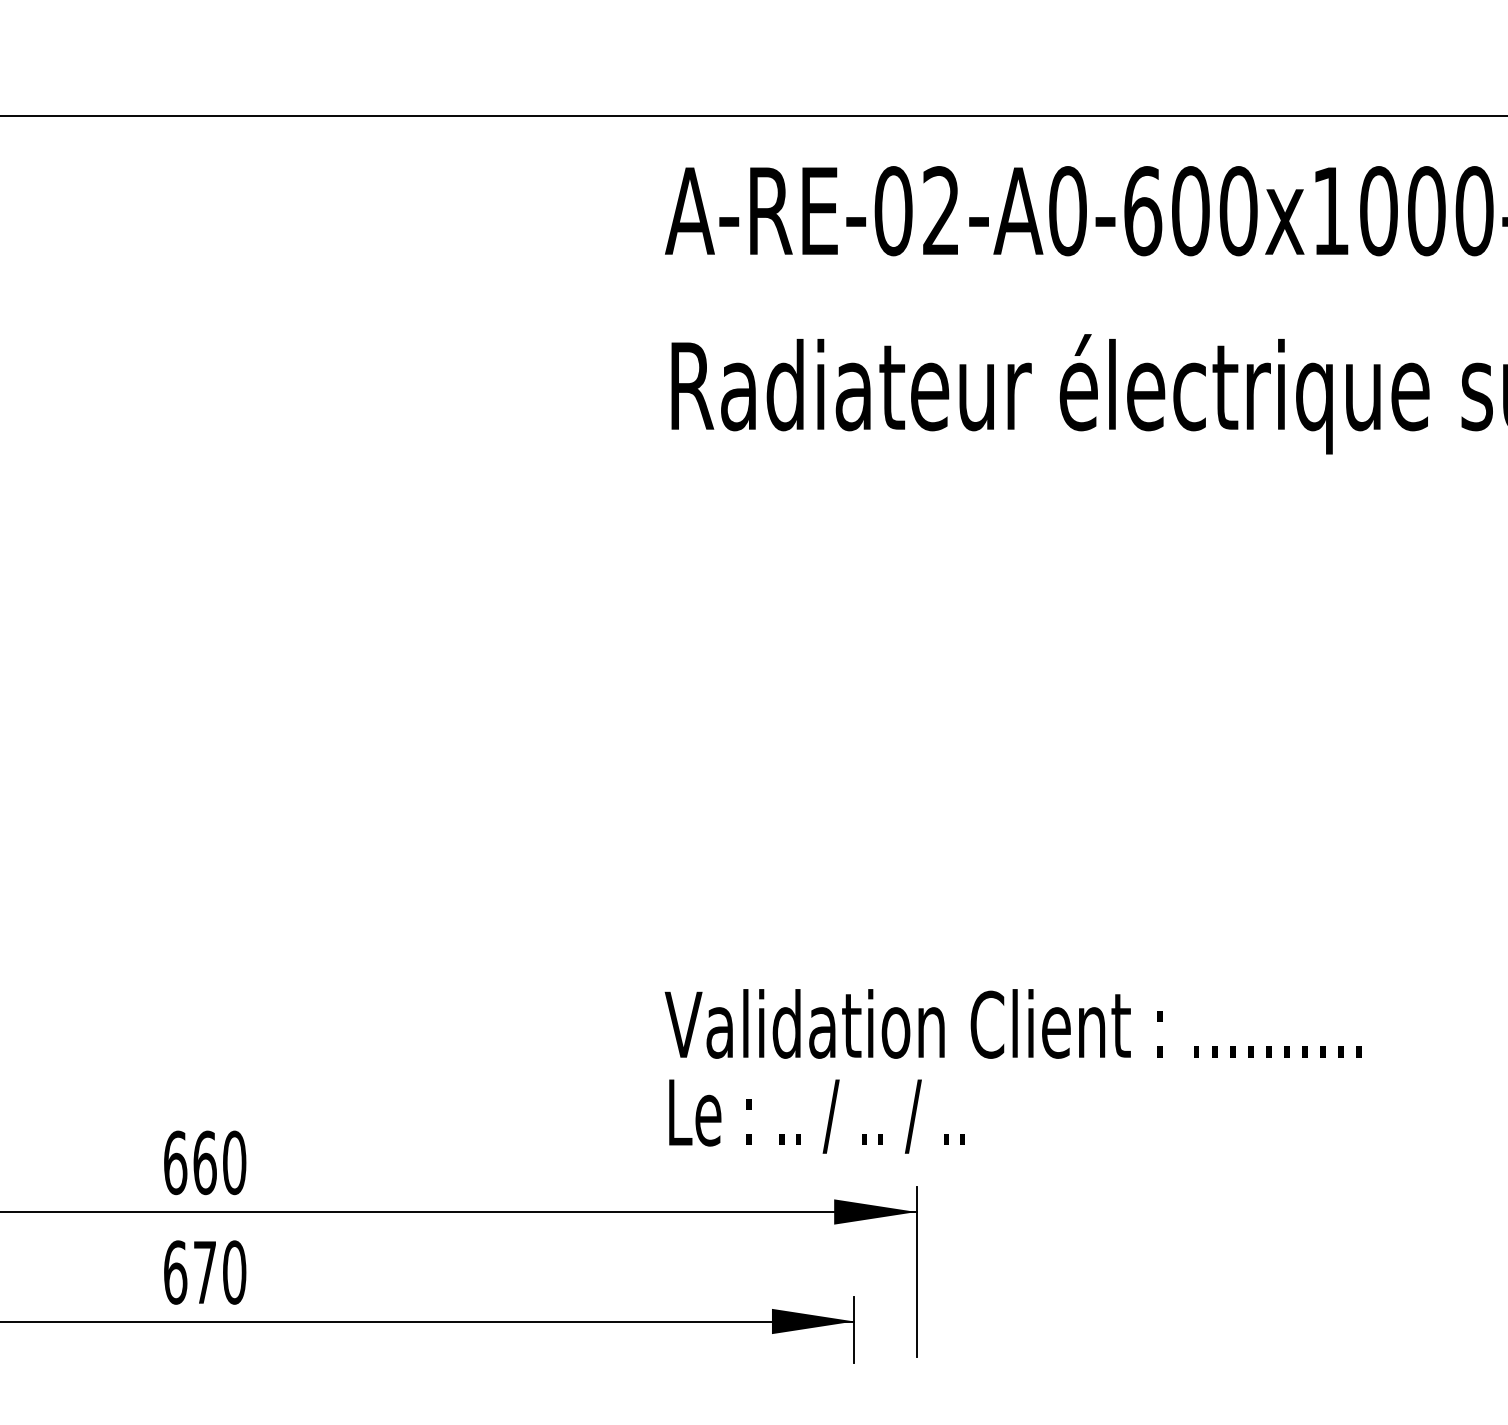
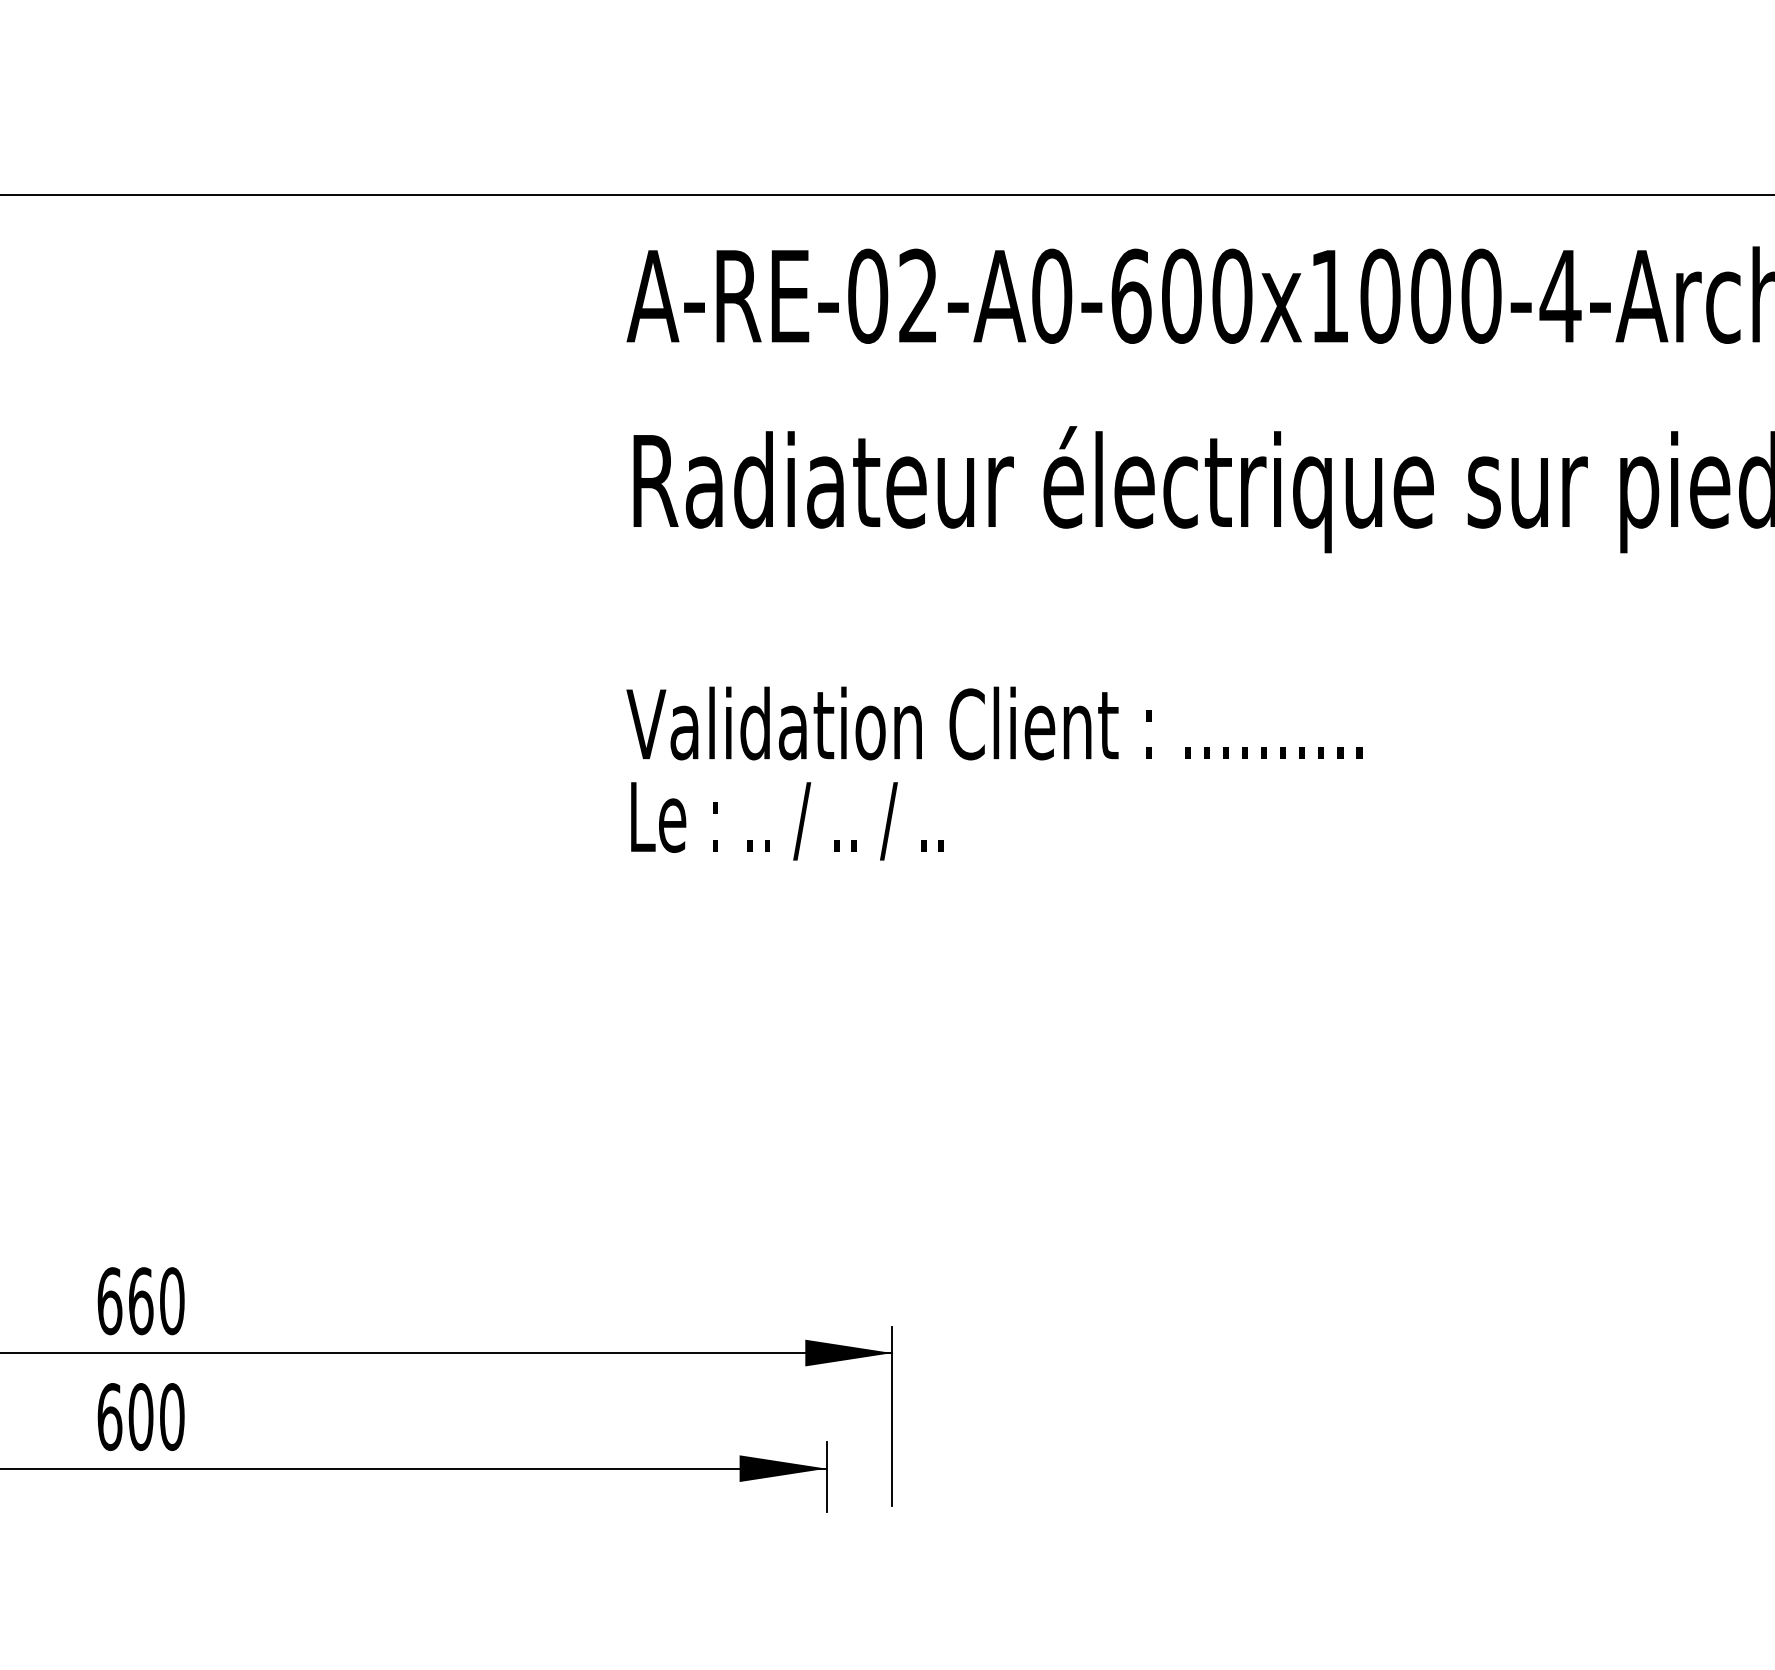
text: (1013, 1071) -> (994, 773), moved
text: (204, 1272) -> (140, 1416), 670 -> 600

